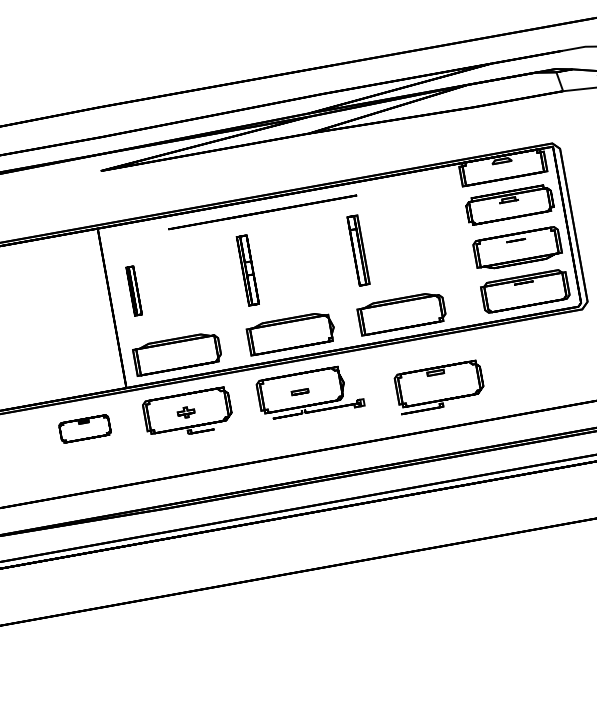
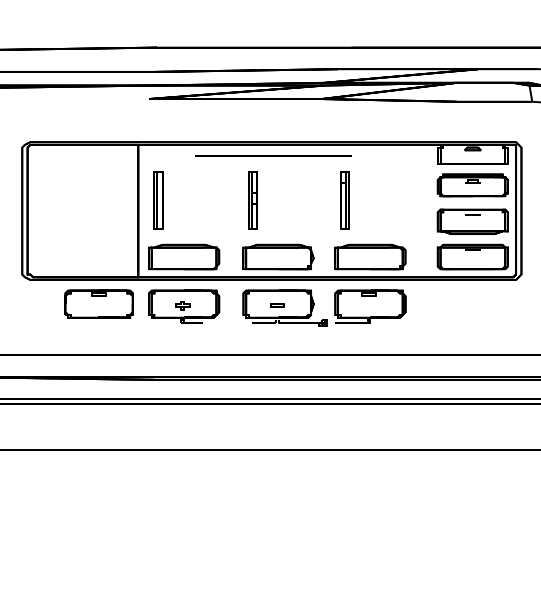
part: (134, 291) -> (158, 200), size x1.43
part: (439, 386) -> (370, 306), moved
part: (84, 428) -> (98, 303), size x1.67

